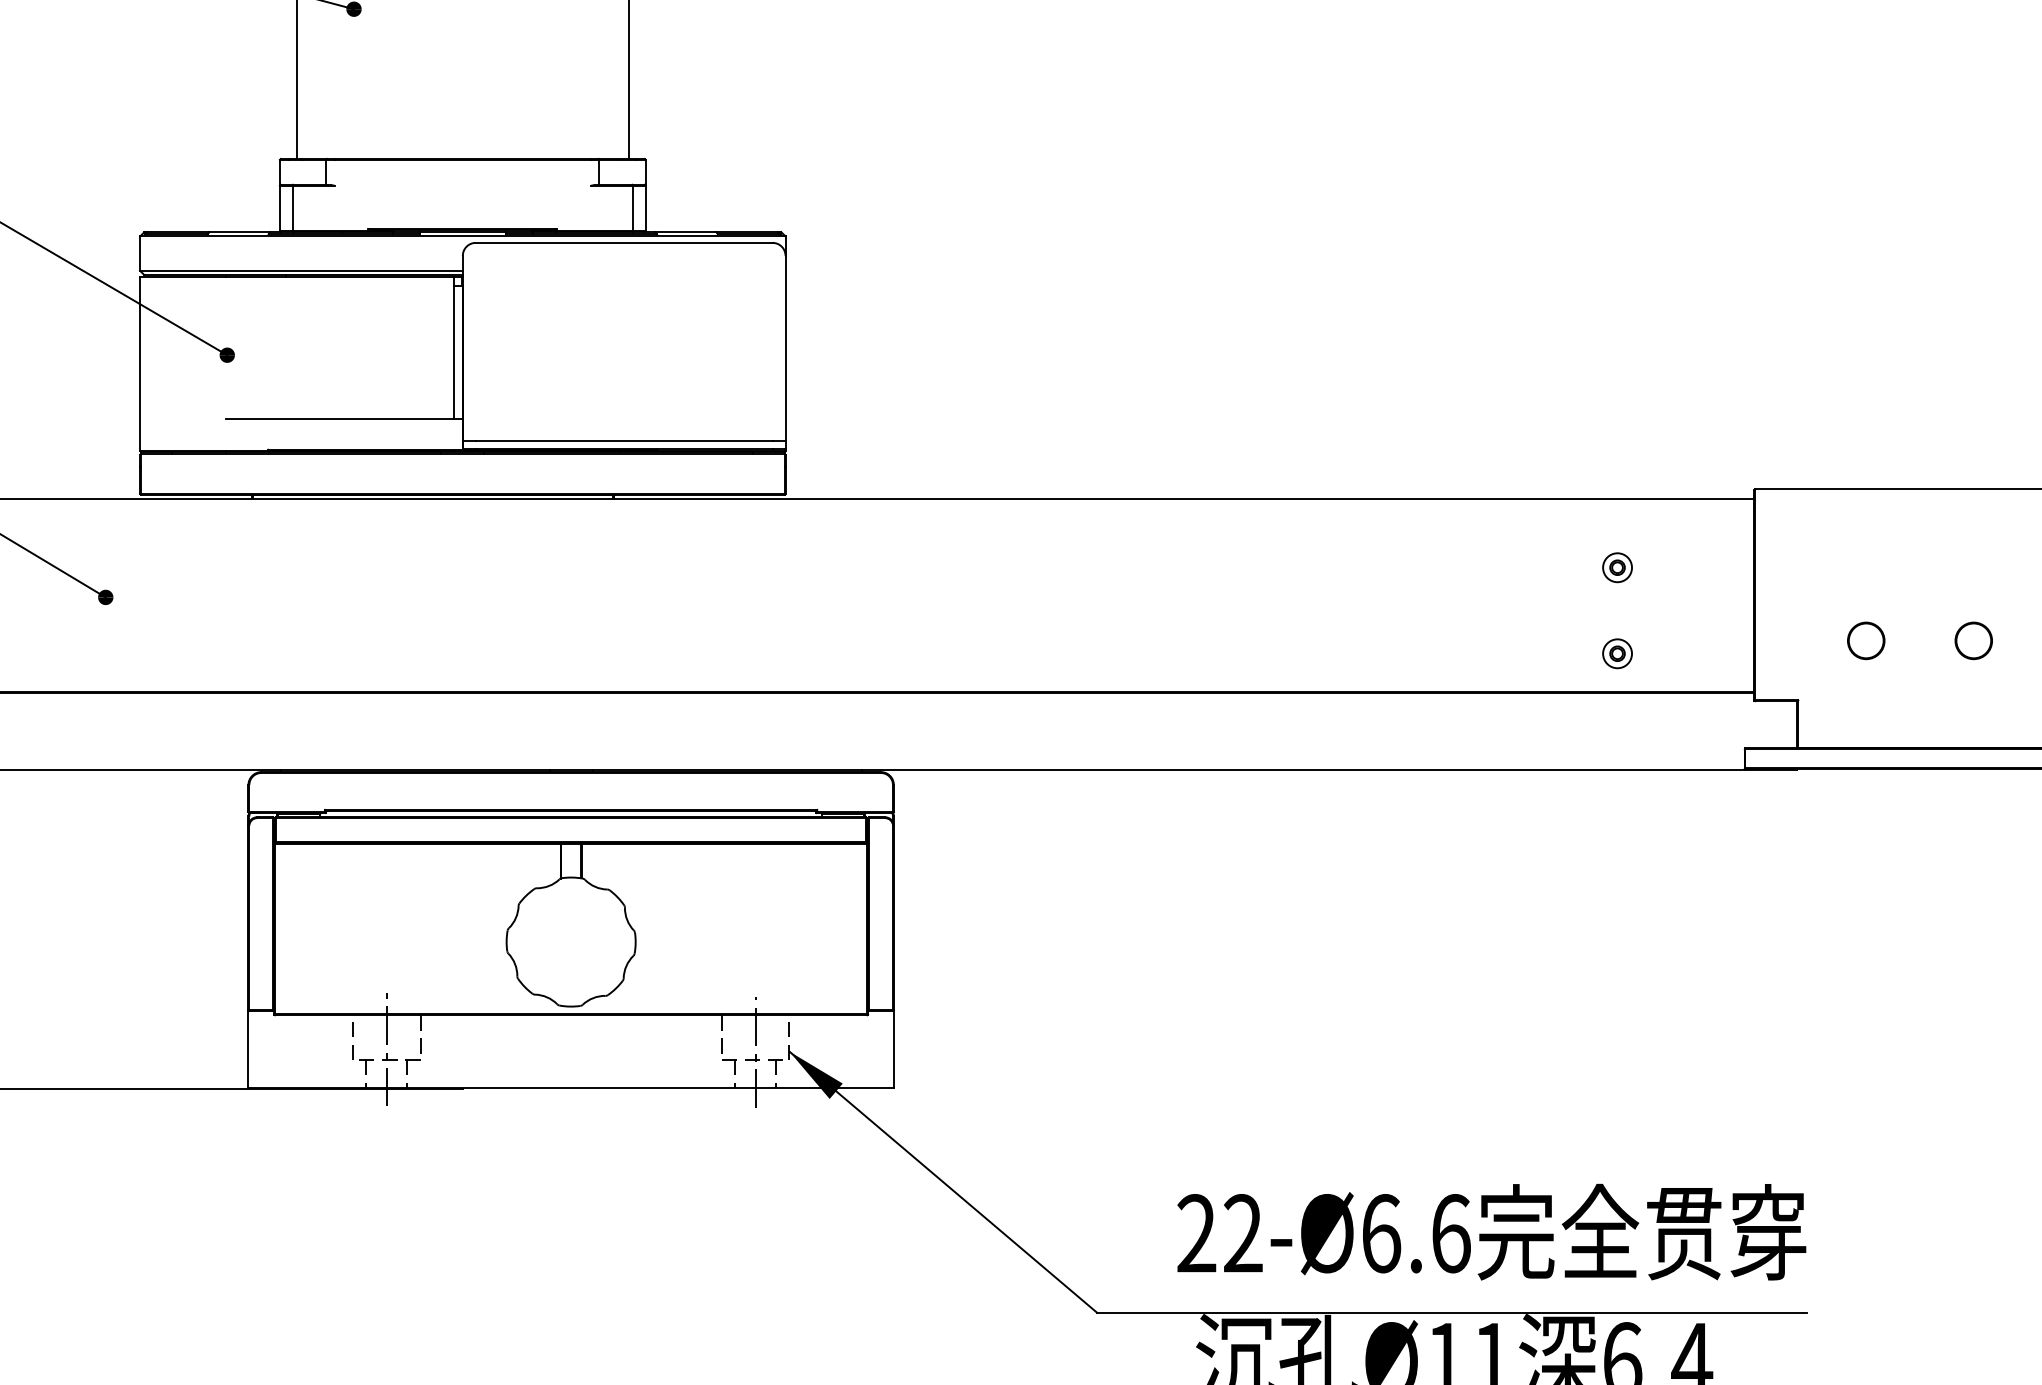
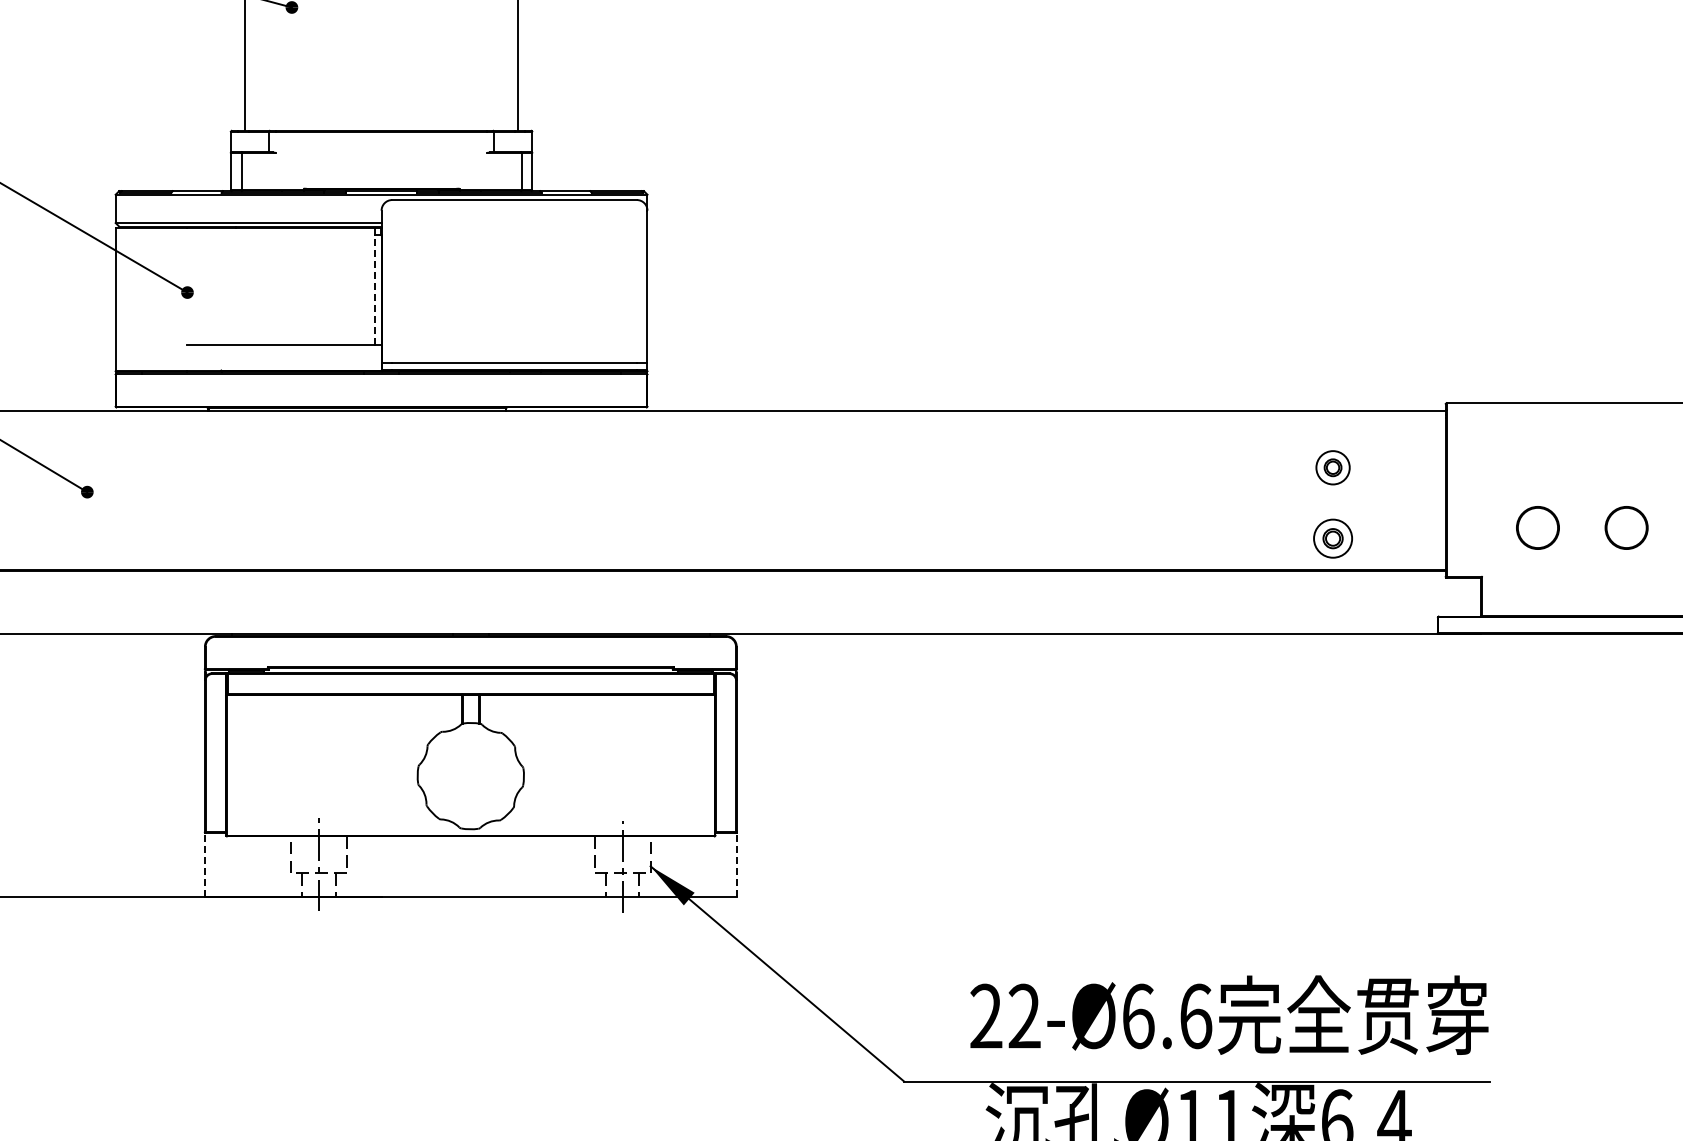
line: (454, 352) -> (374, 290), solid -> dashed
part: (1616, 567) -> (1332, 467), size x1.4
circle: (1865, 640) -> (1537, 527), size x1.4
circle: (1973, 640) -> (1626, 527), size x1.4
part: (1616, 653) -> (1332, 538), size x1.6
line: (247, 1049) -> (204, 864), solid -> dashed
line: (893, 1049) -> (736, 864), solid -> dashed

